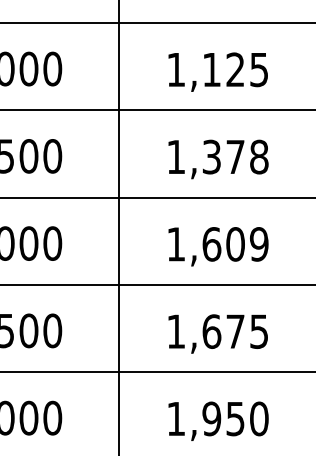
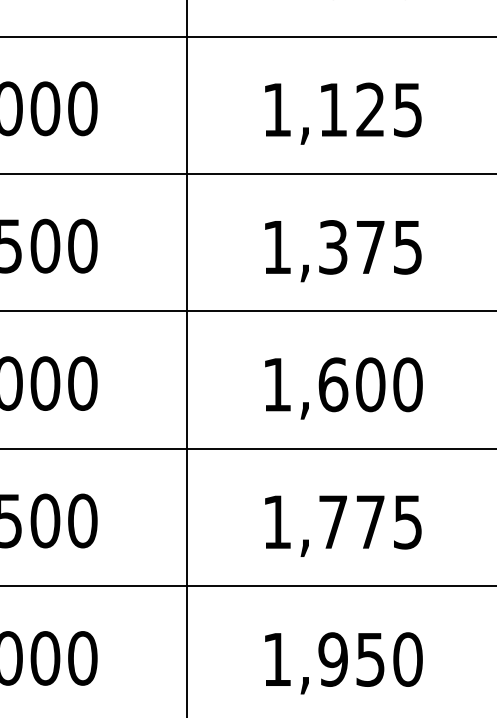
text: (259, 156) -> (408, 246), 1,378 -> 1,375
text: (258, 244) -> (406, 384), 1,609 -> 1,600
text: (211, 331) -> (332, 521), 1,675 -> 1,775

